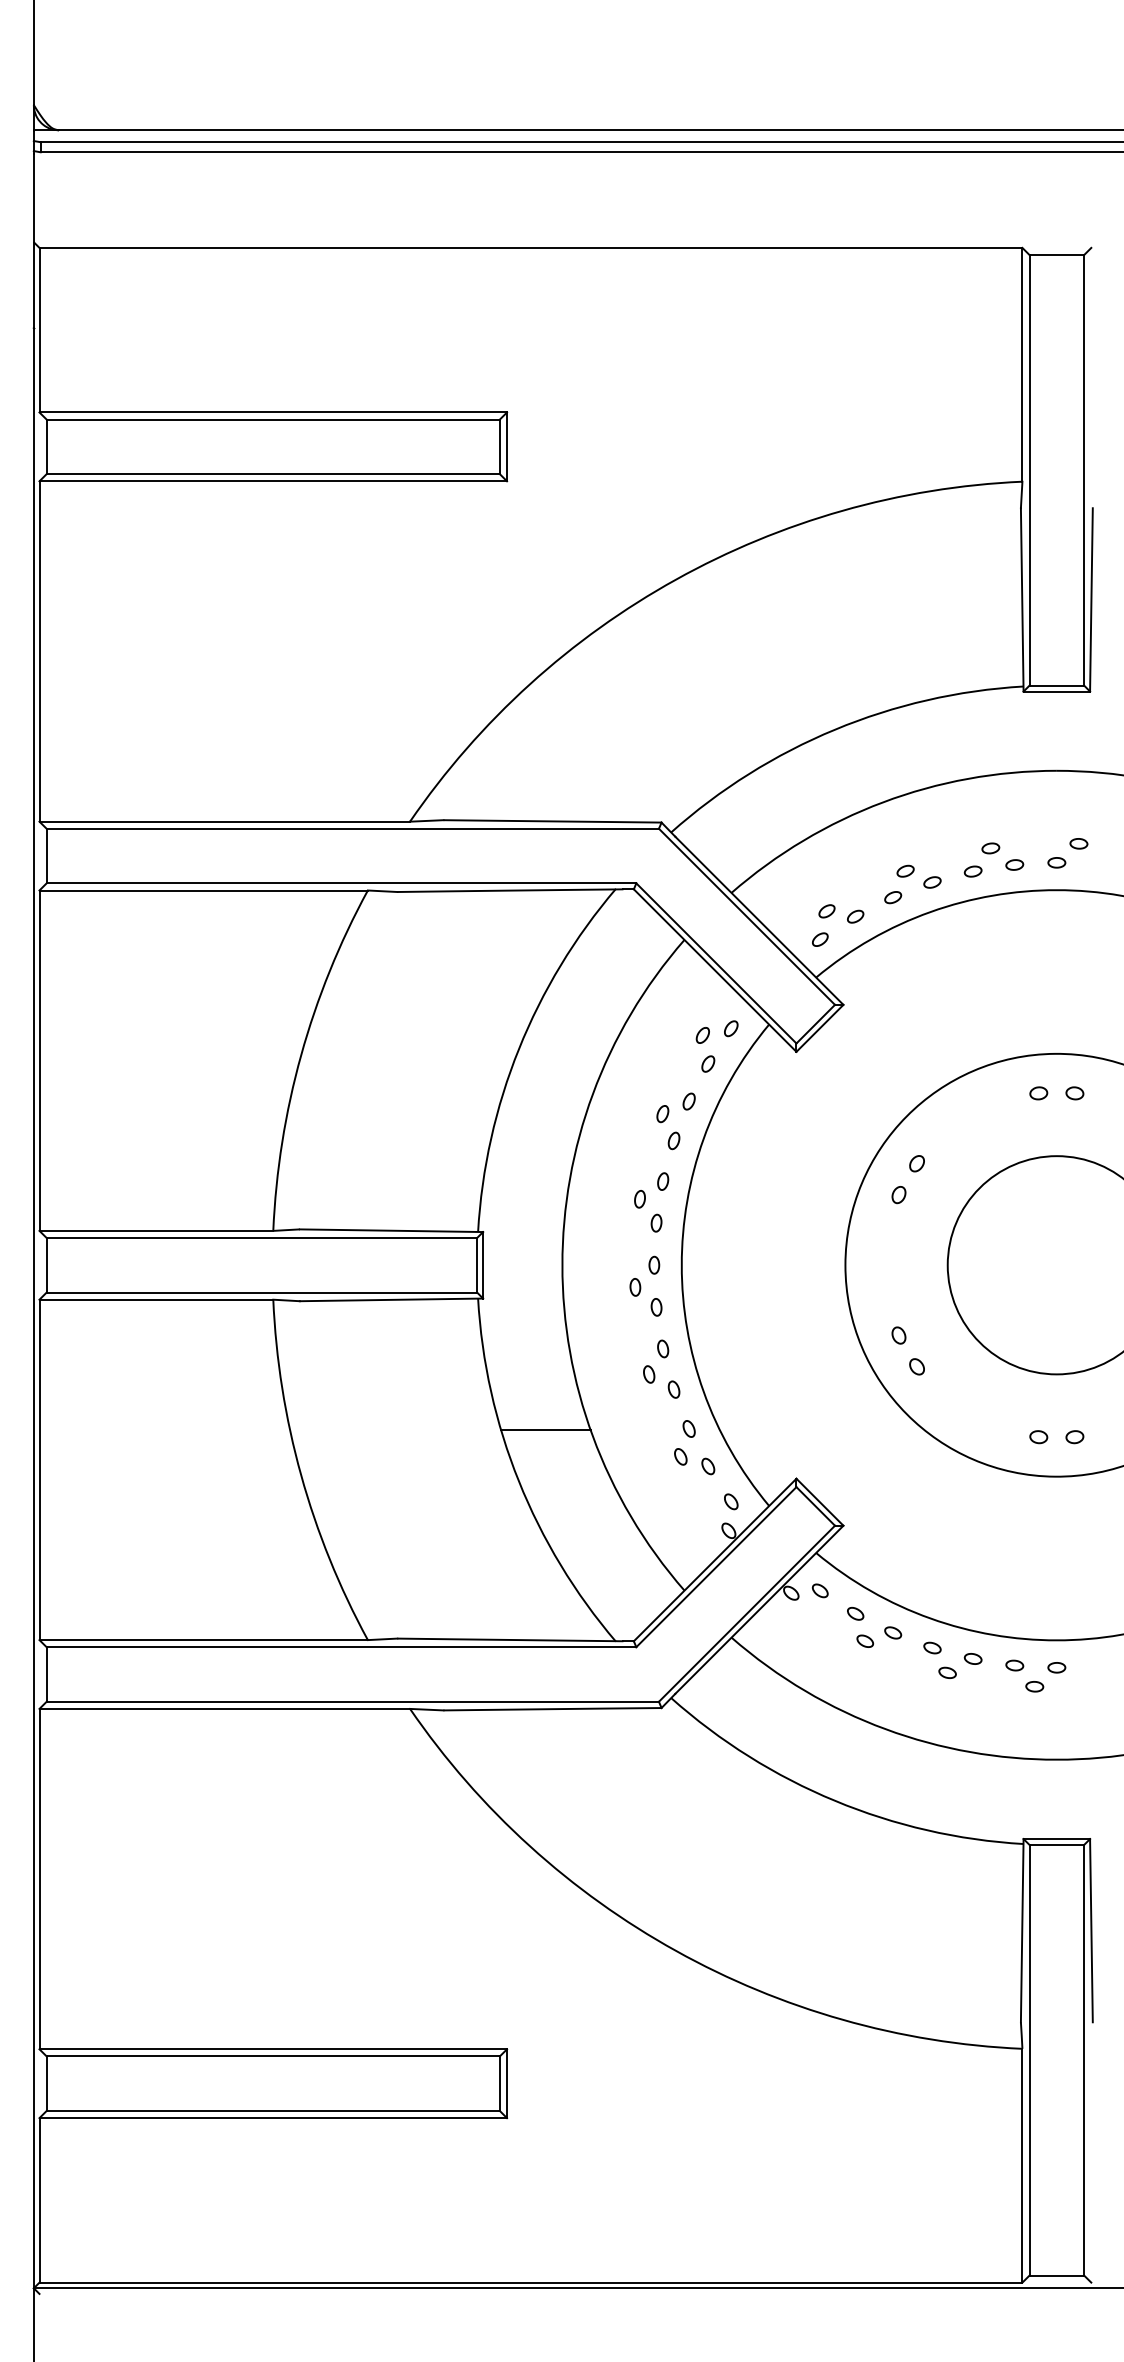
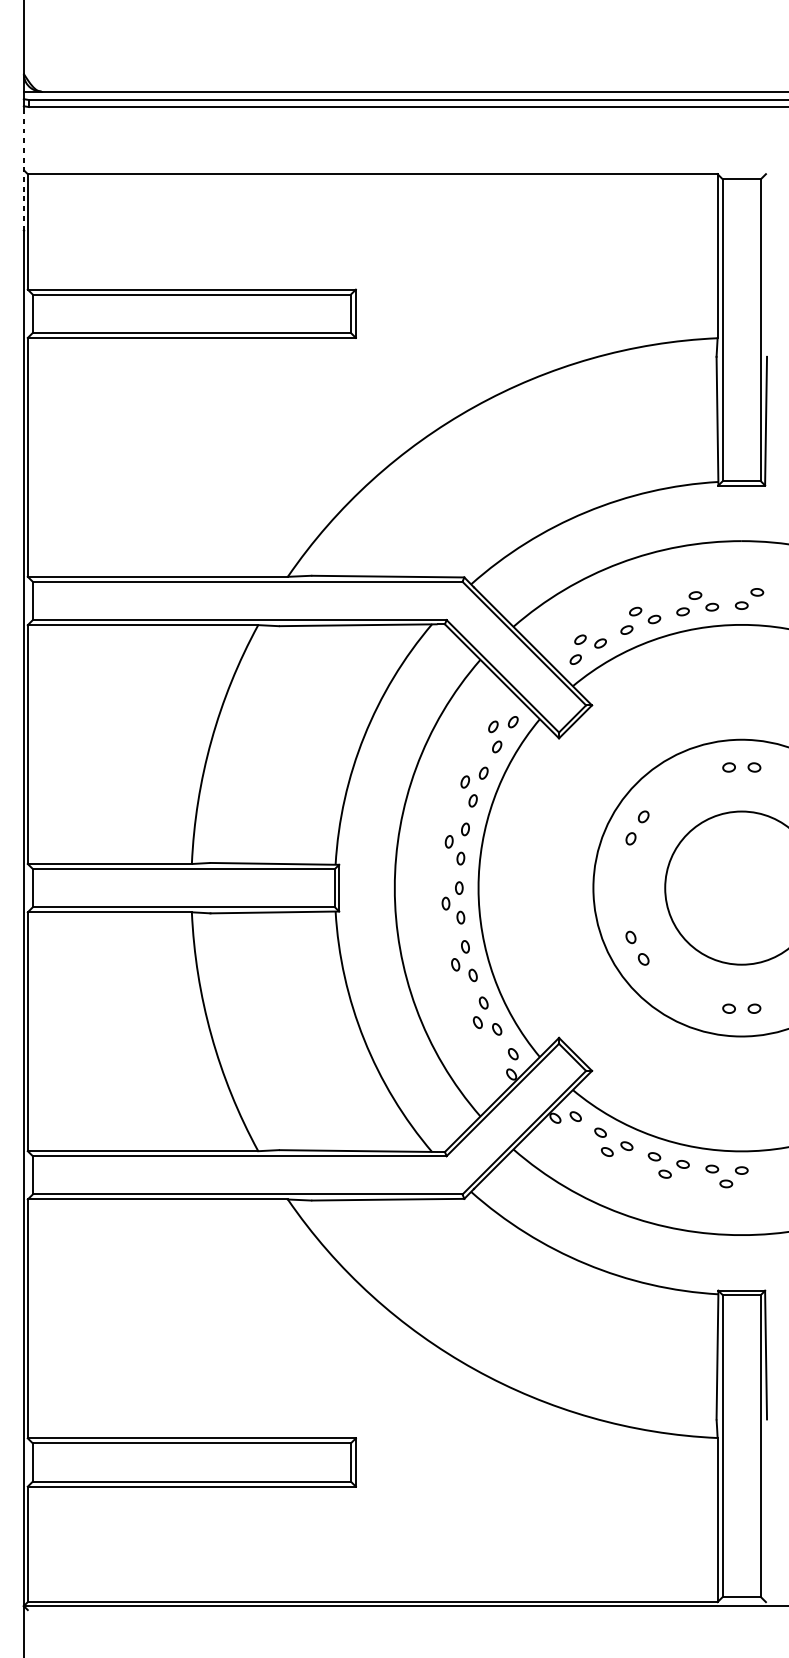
line: (33, 241) -> (23, 169), solid -> dashed
line: (545, 1429) -> (382, 1003), removed

